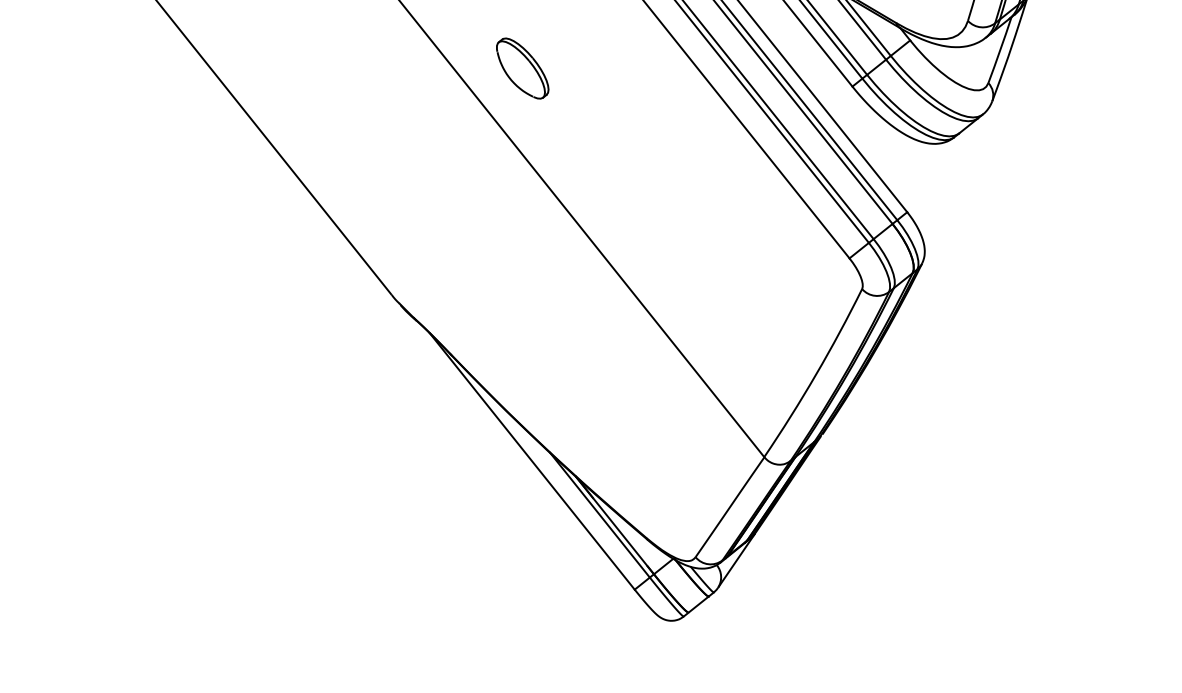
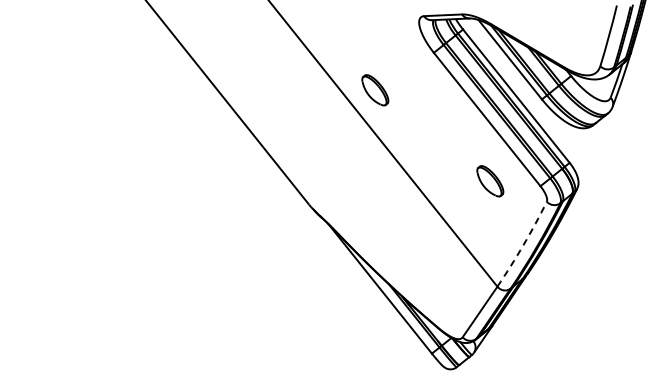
part: (750, 249) -> (490, 181), added
arc: (815, 375) -> (523, 245), solid -> dashed

